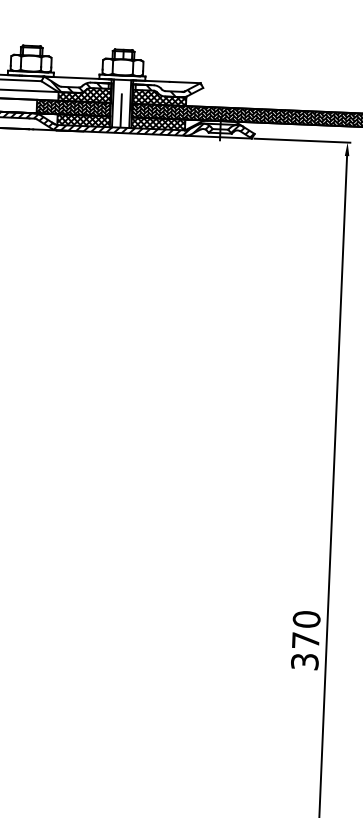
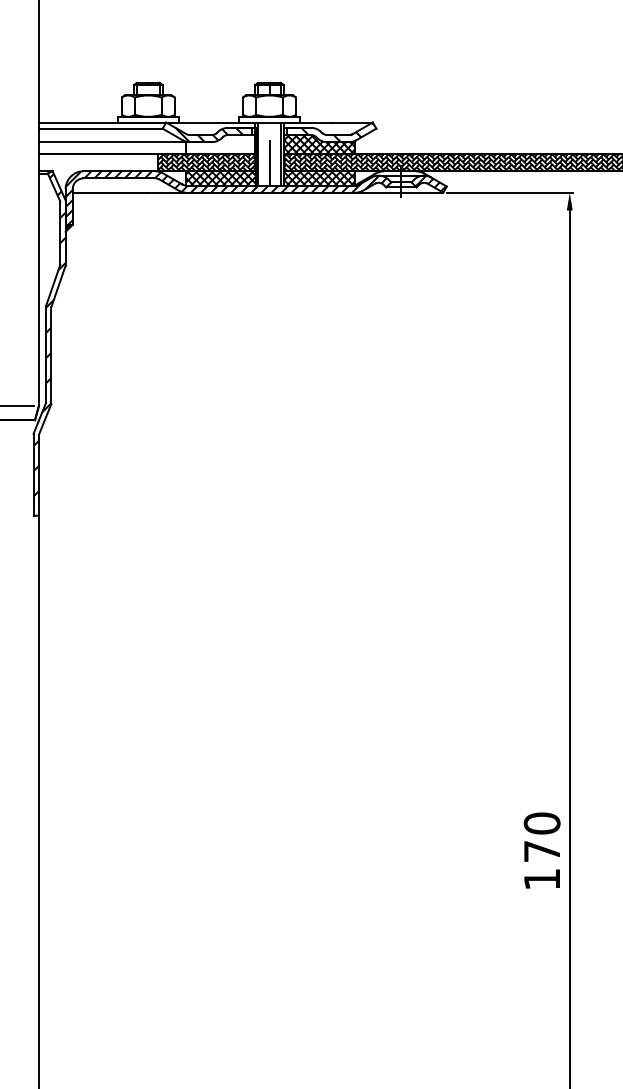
hatch: (84, 94) -> (220, 144), removed
text: (304, 661) -> (541, 879), 370 -> 170

